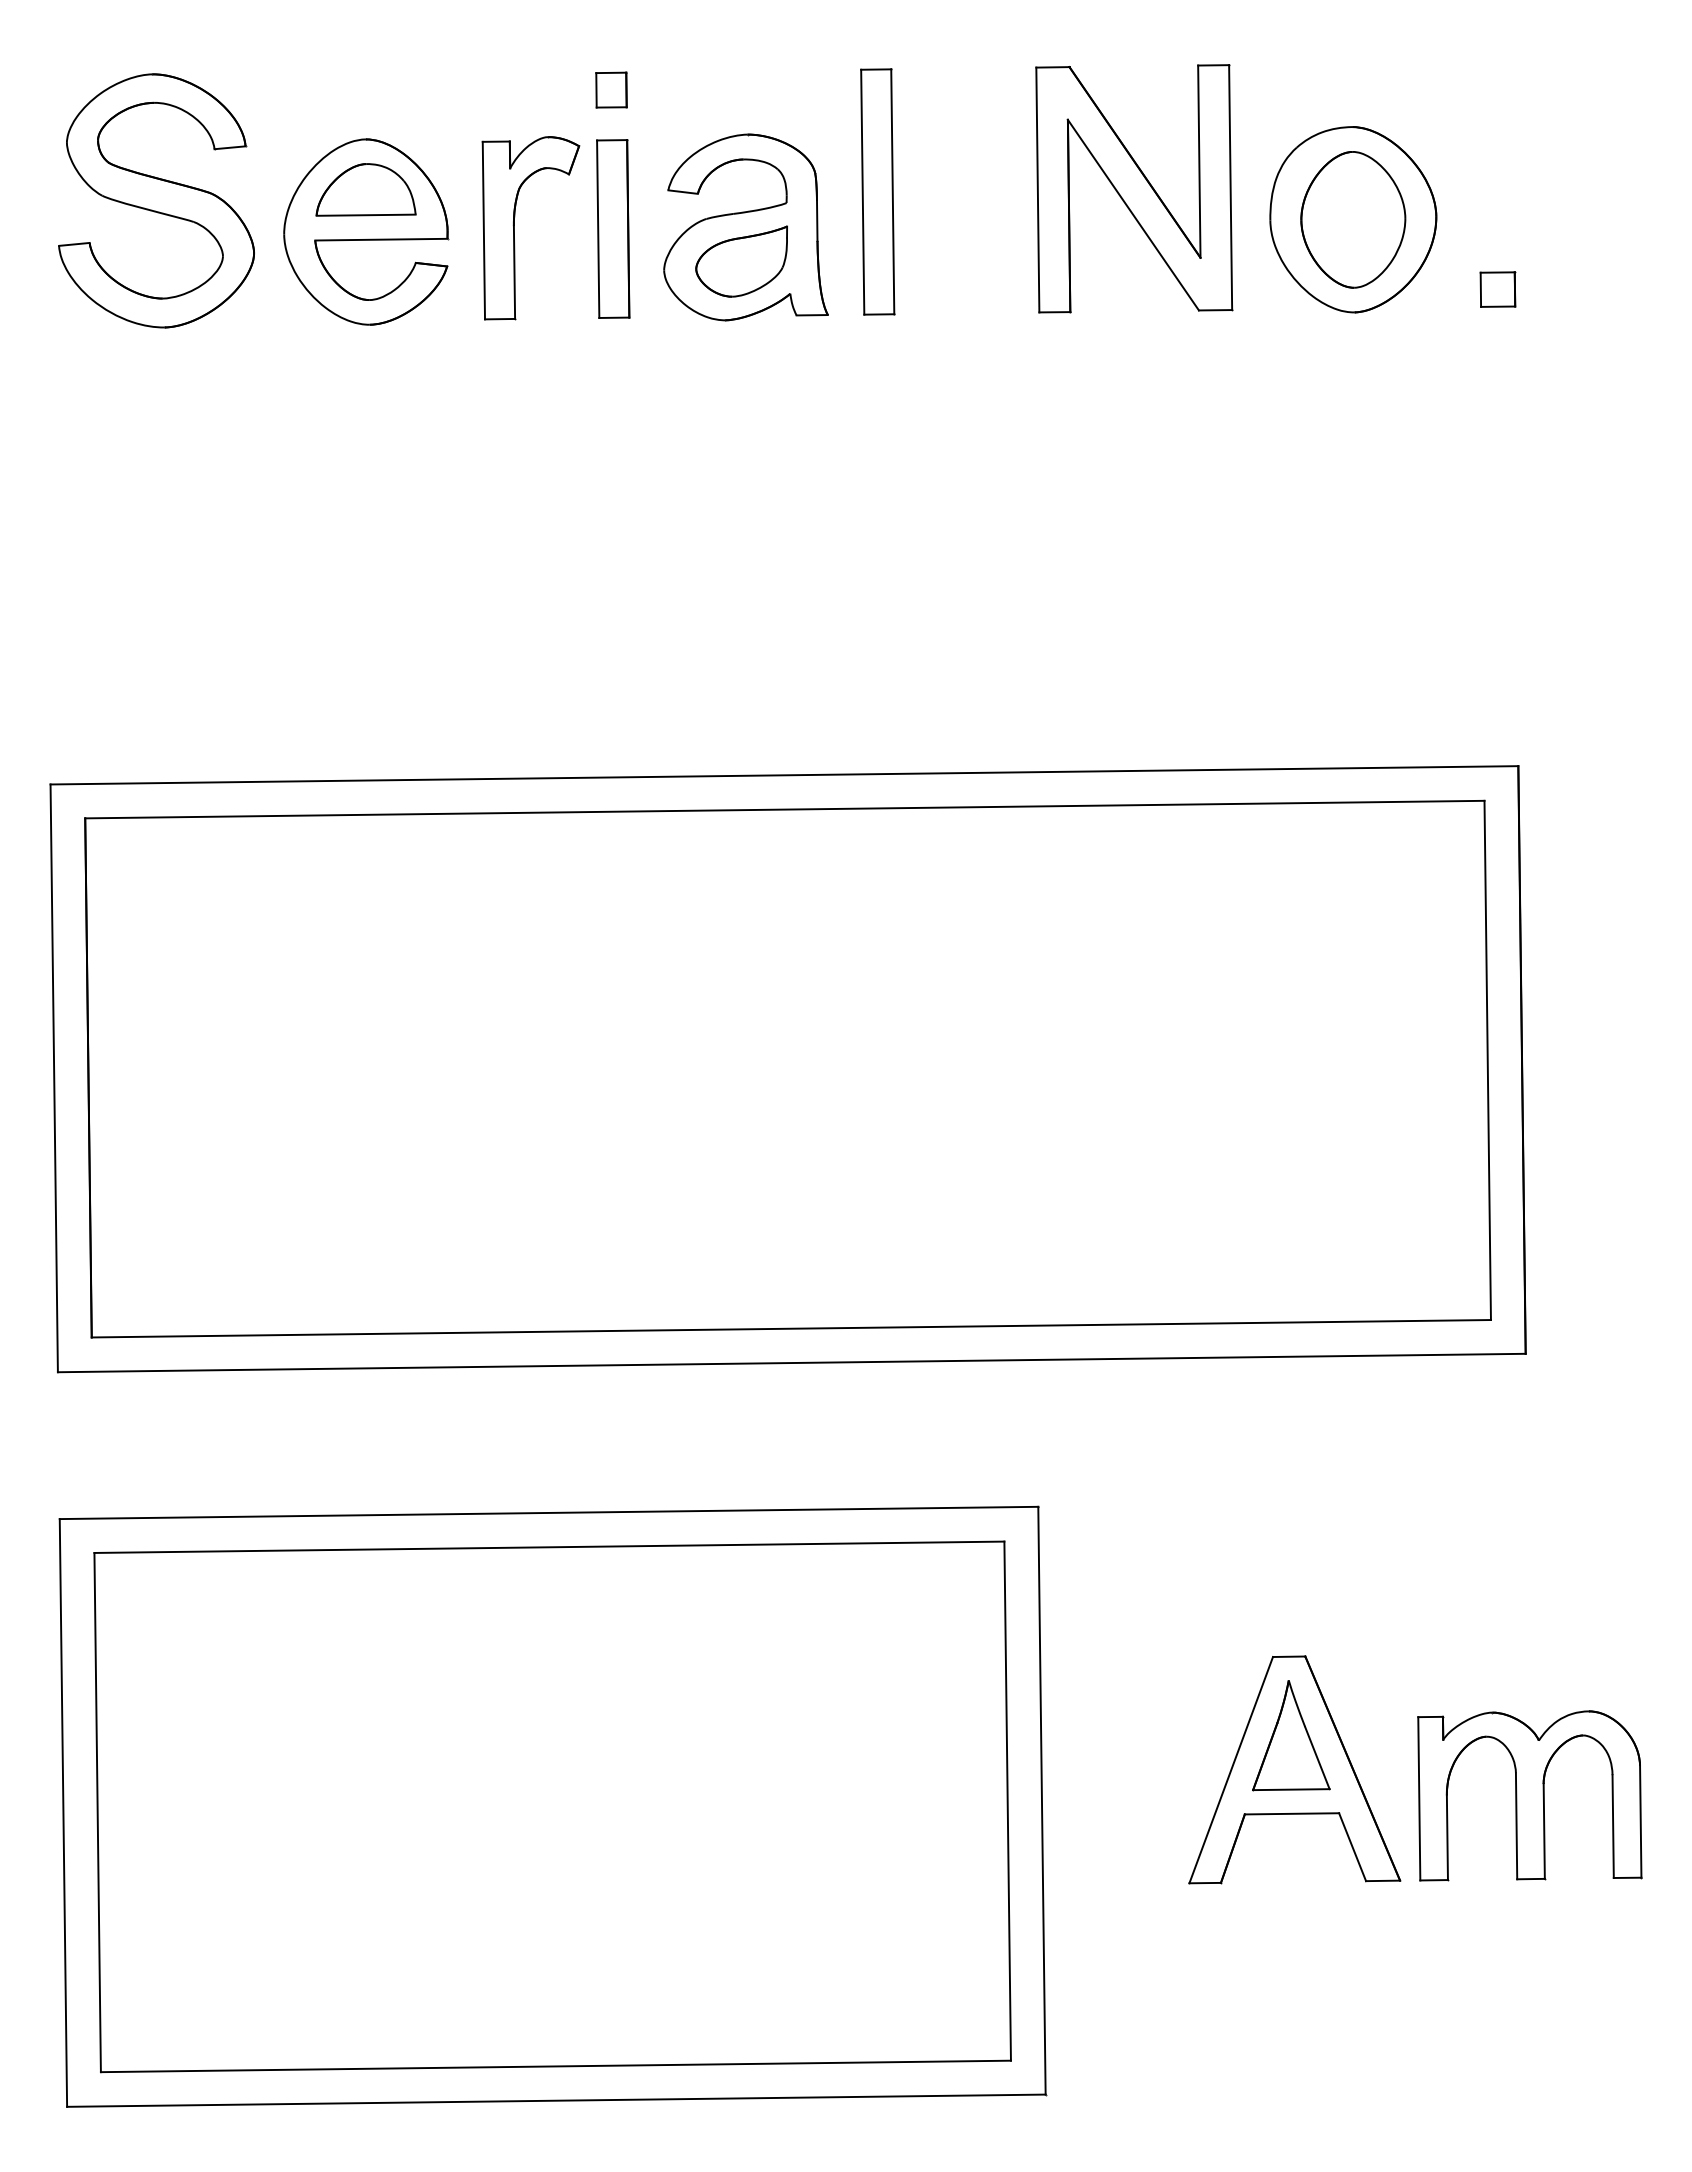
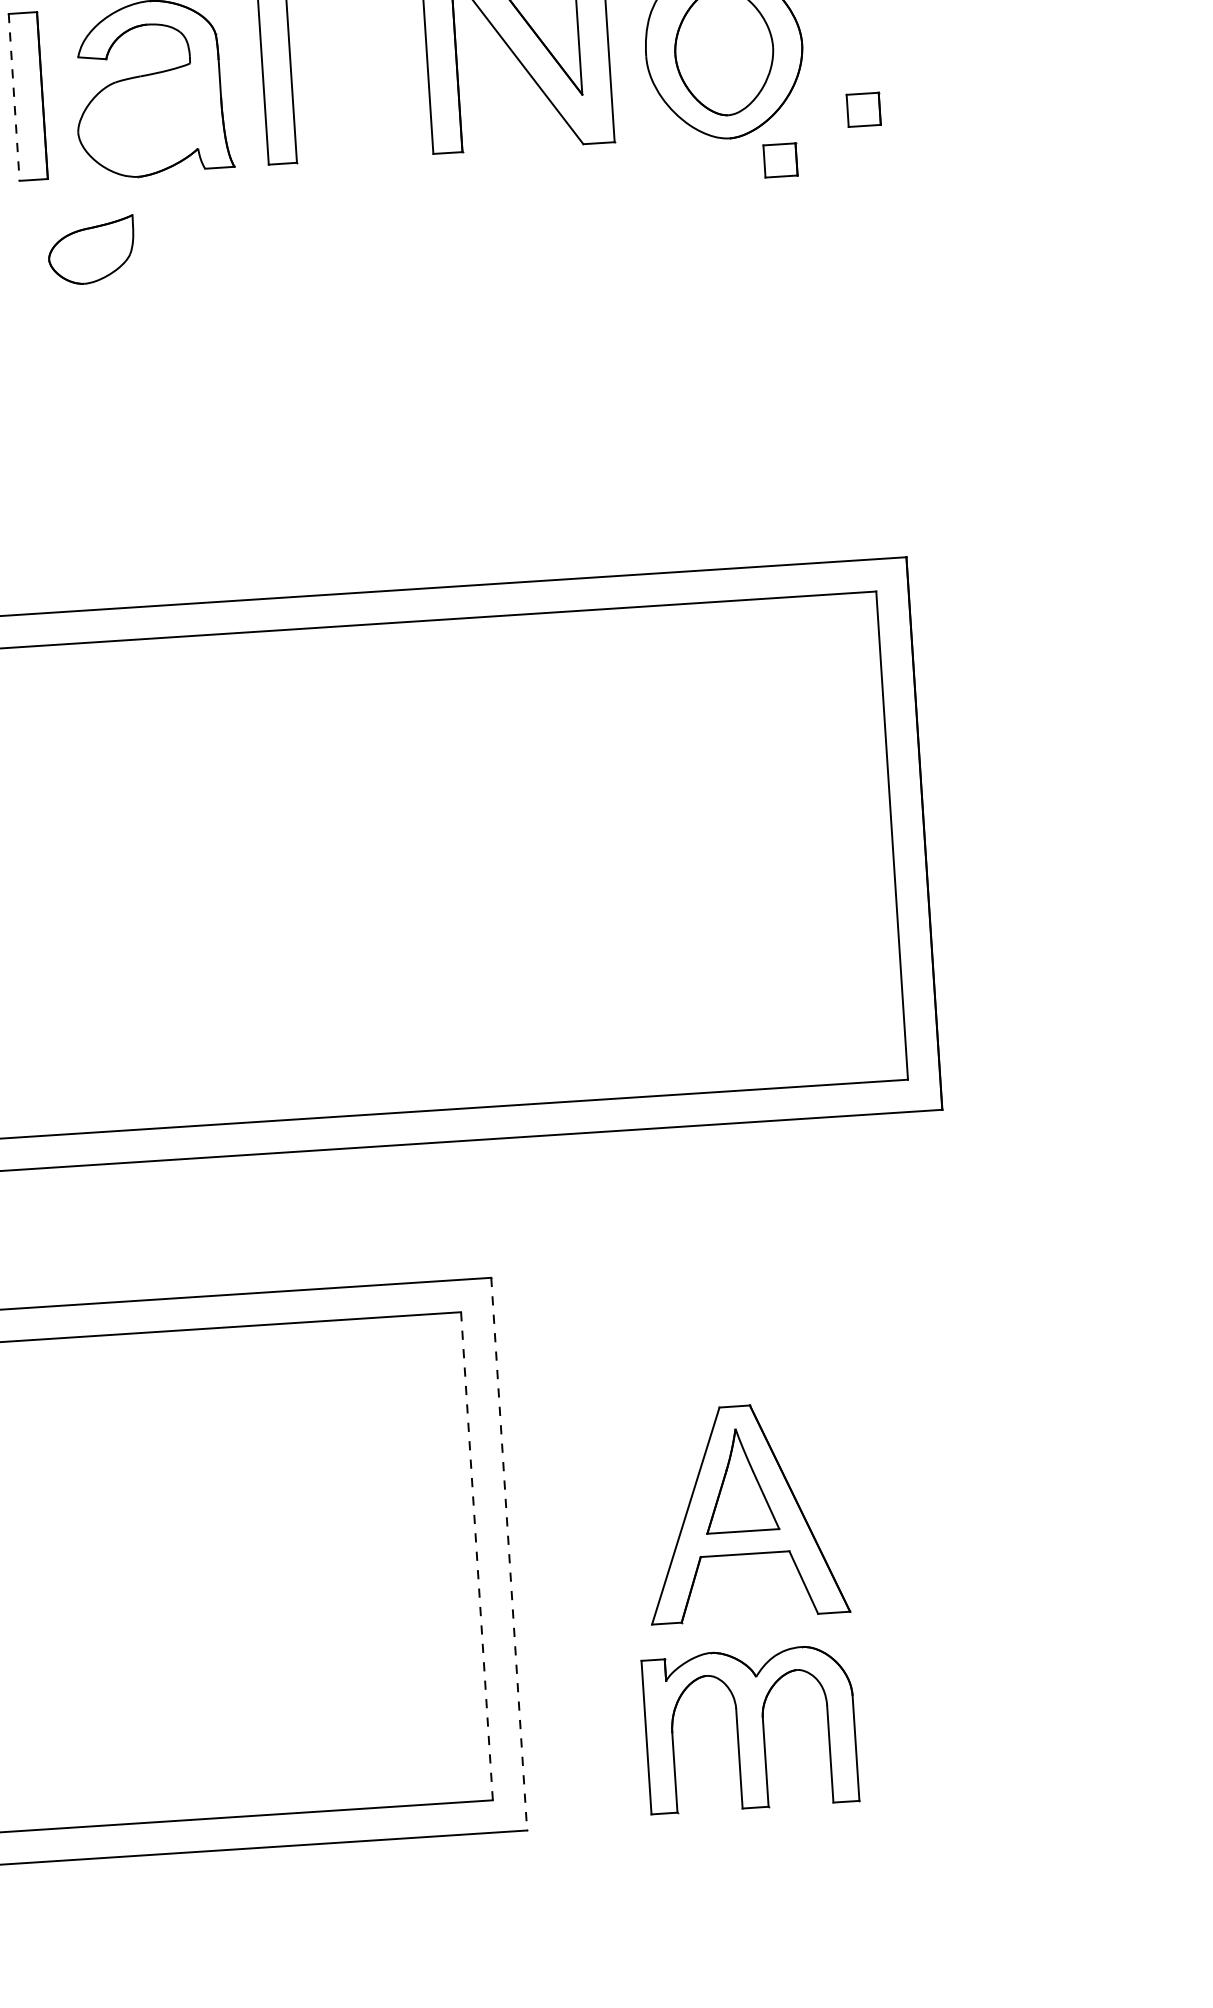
line: (598, 229) -> (14, 97), solid -> dashed
part: (741, 261) -> (91, 250), moved
part: (1406, 338) -> (780, 160), added
part: (1529, 1795) -> (750, 1729), moved
line: (1041, 1800) -> (508, 1553), solid -> dashed
line: (1007, 1801) -> (476, 1556), solid -> dashed

